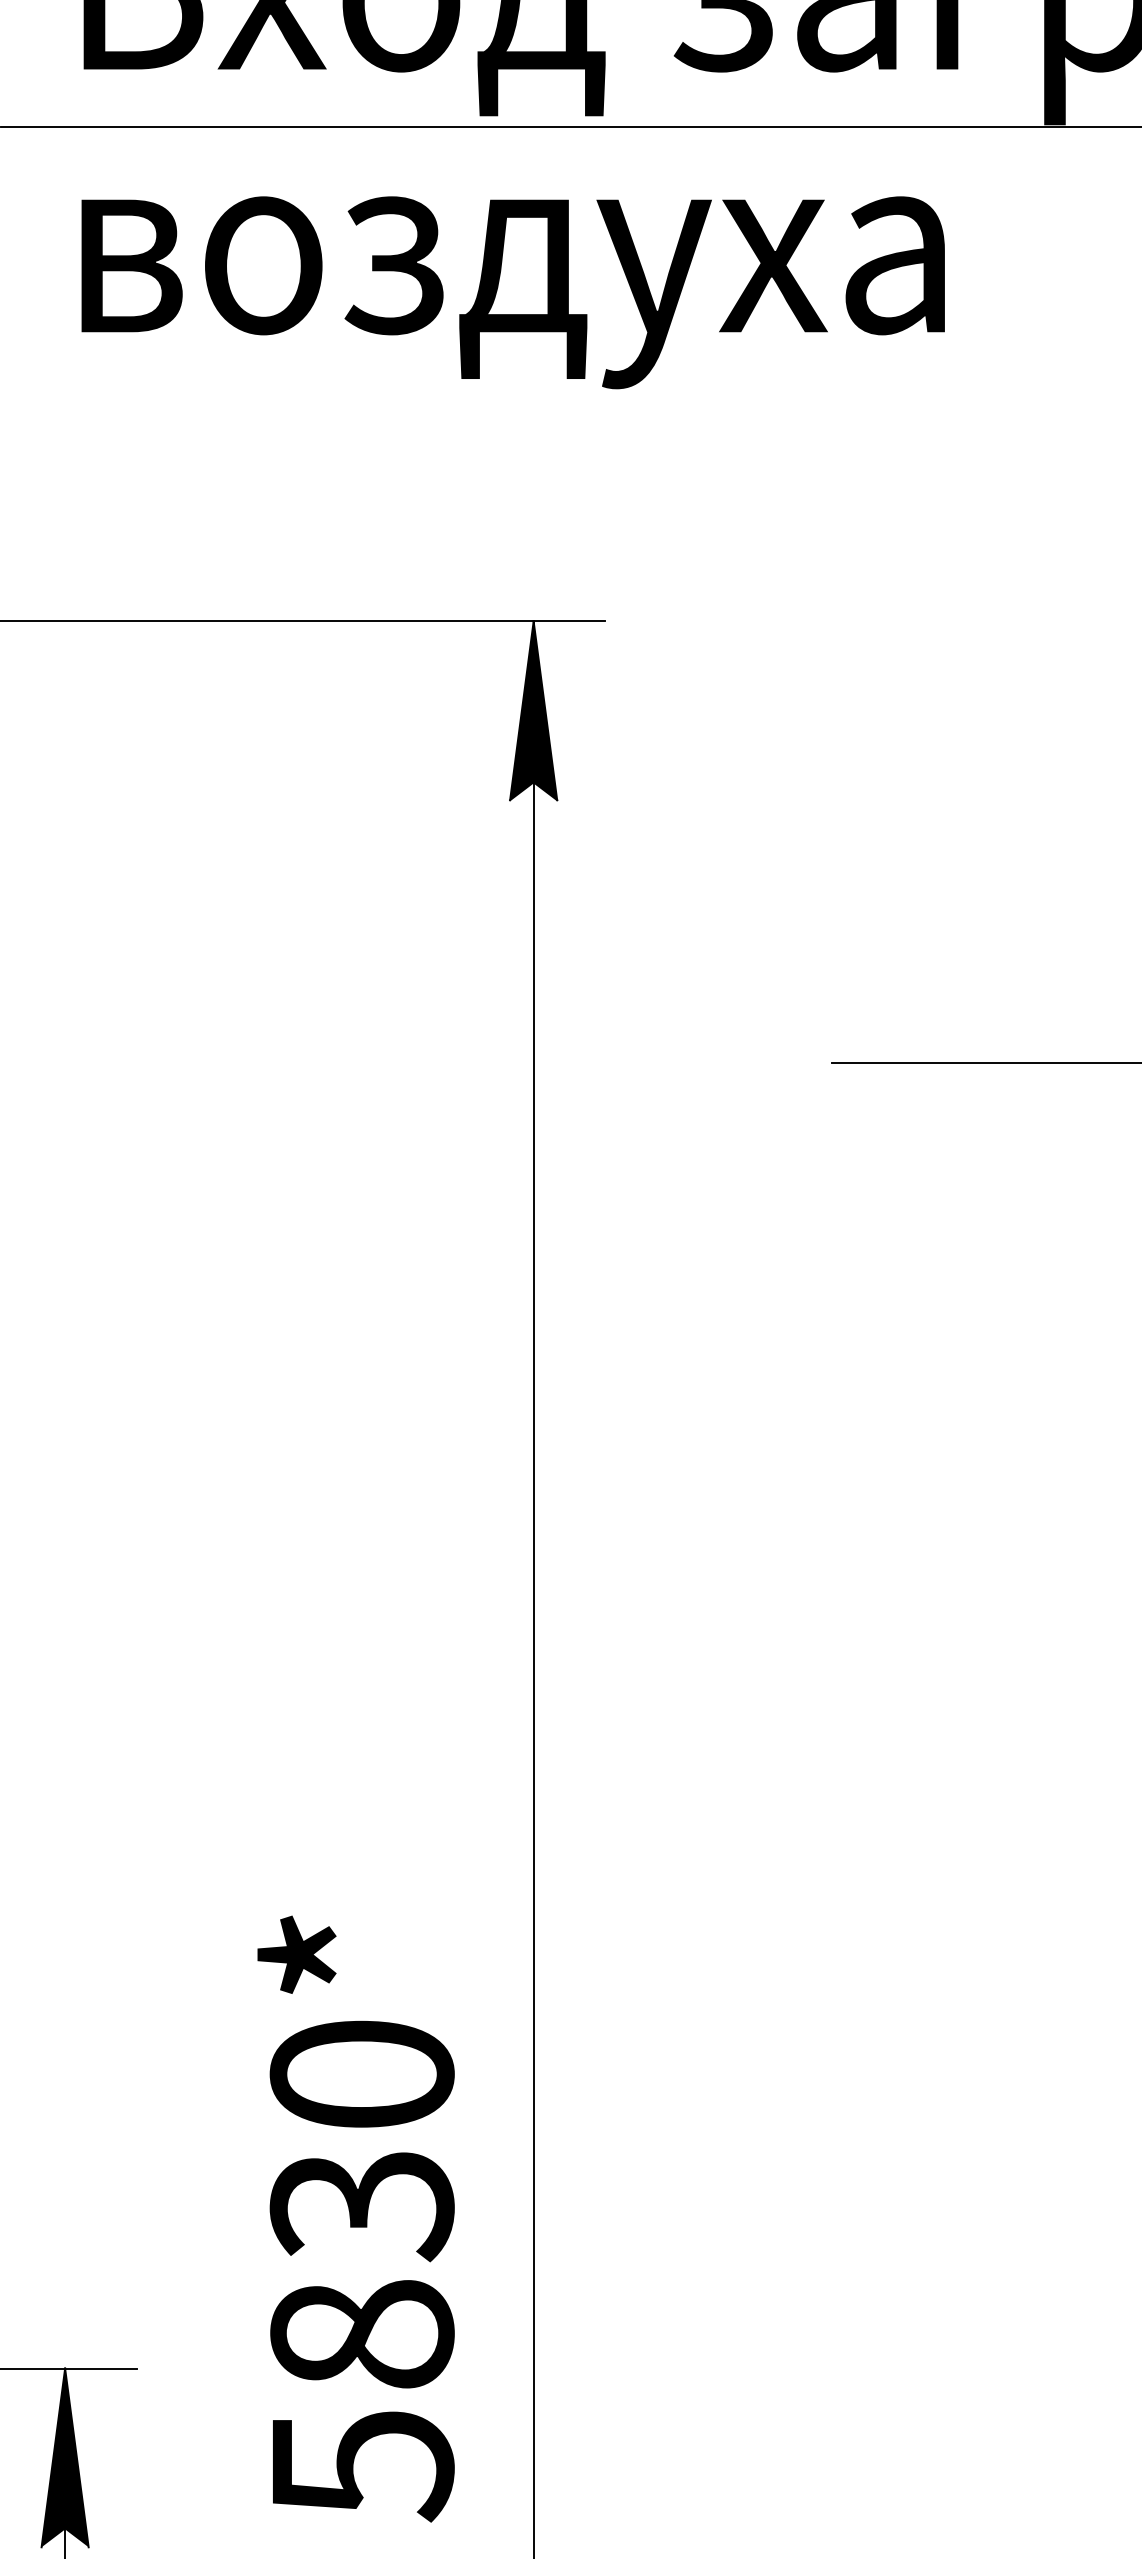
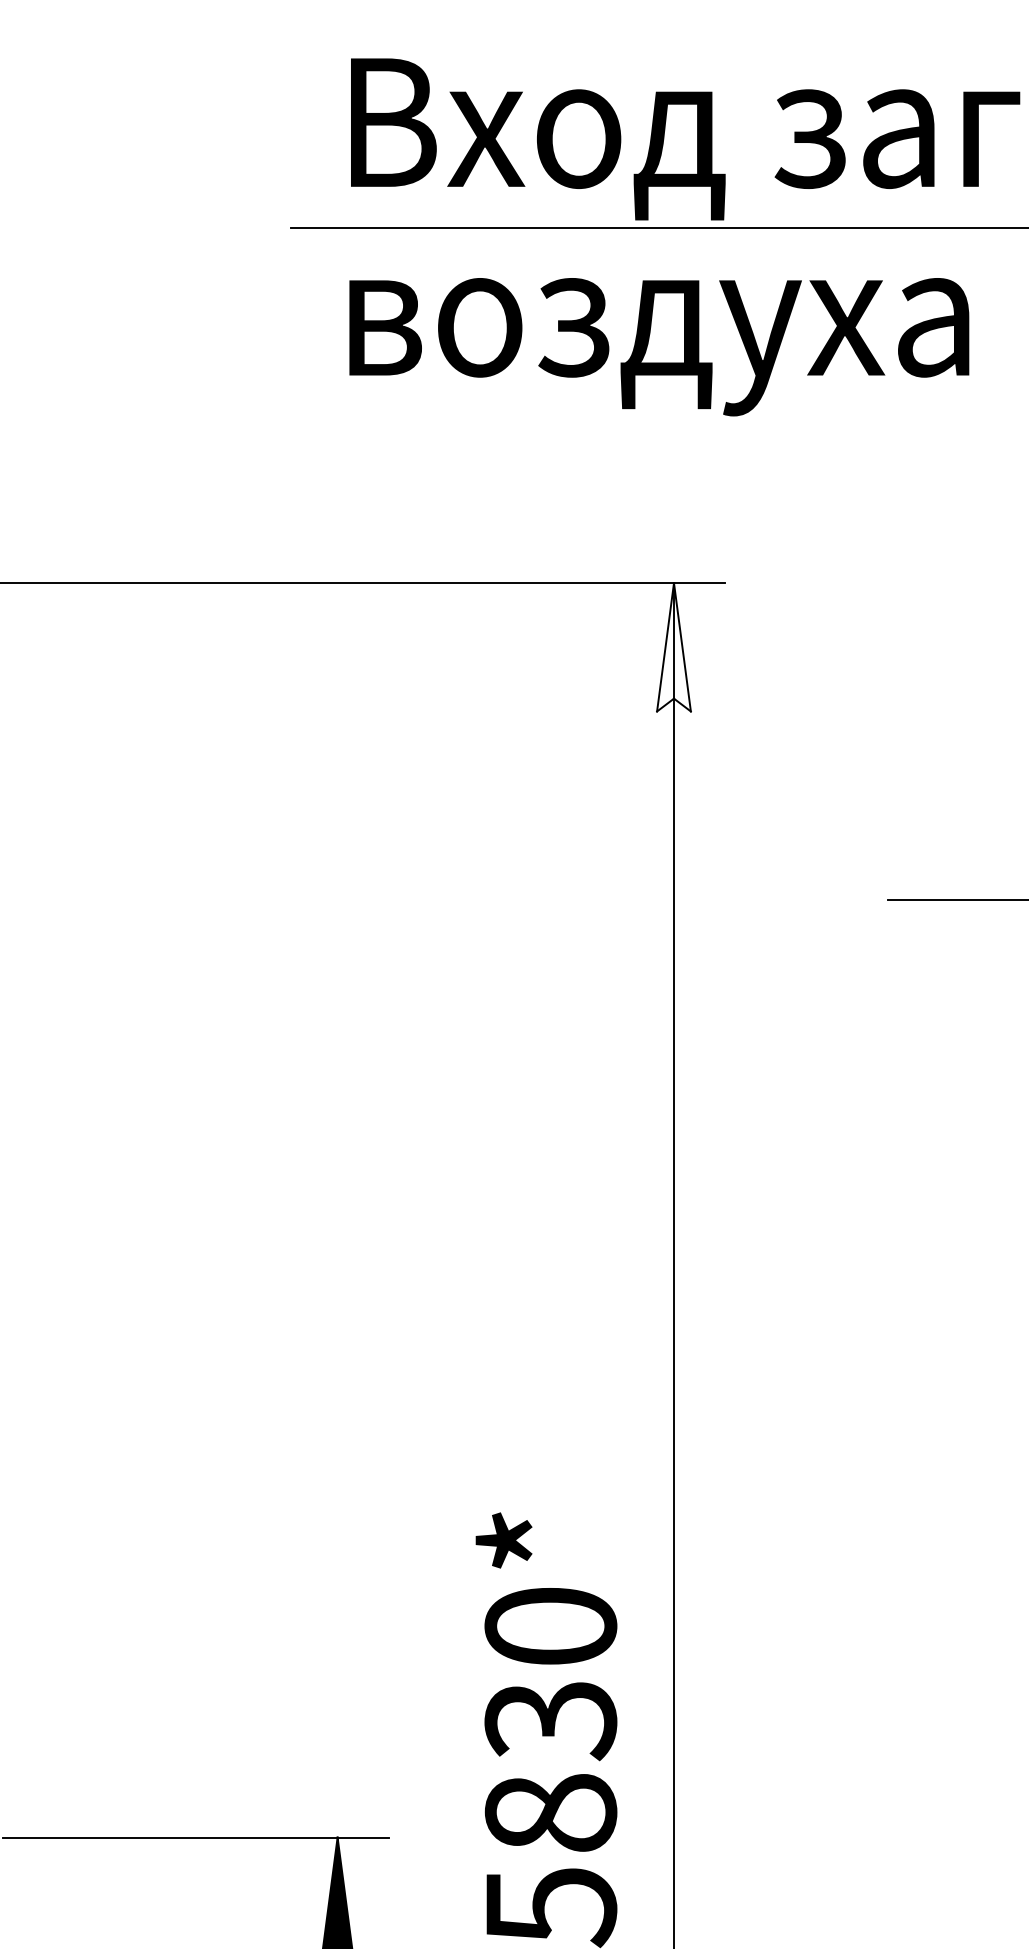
fill: (532, 711) -> (673, 647), removed

